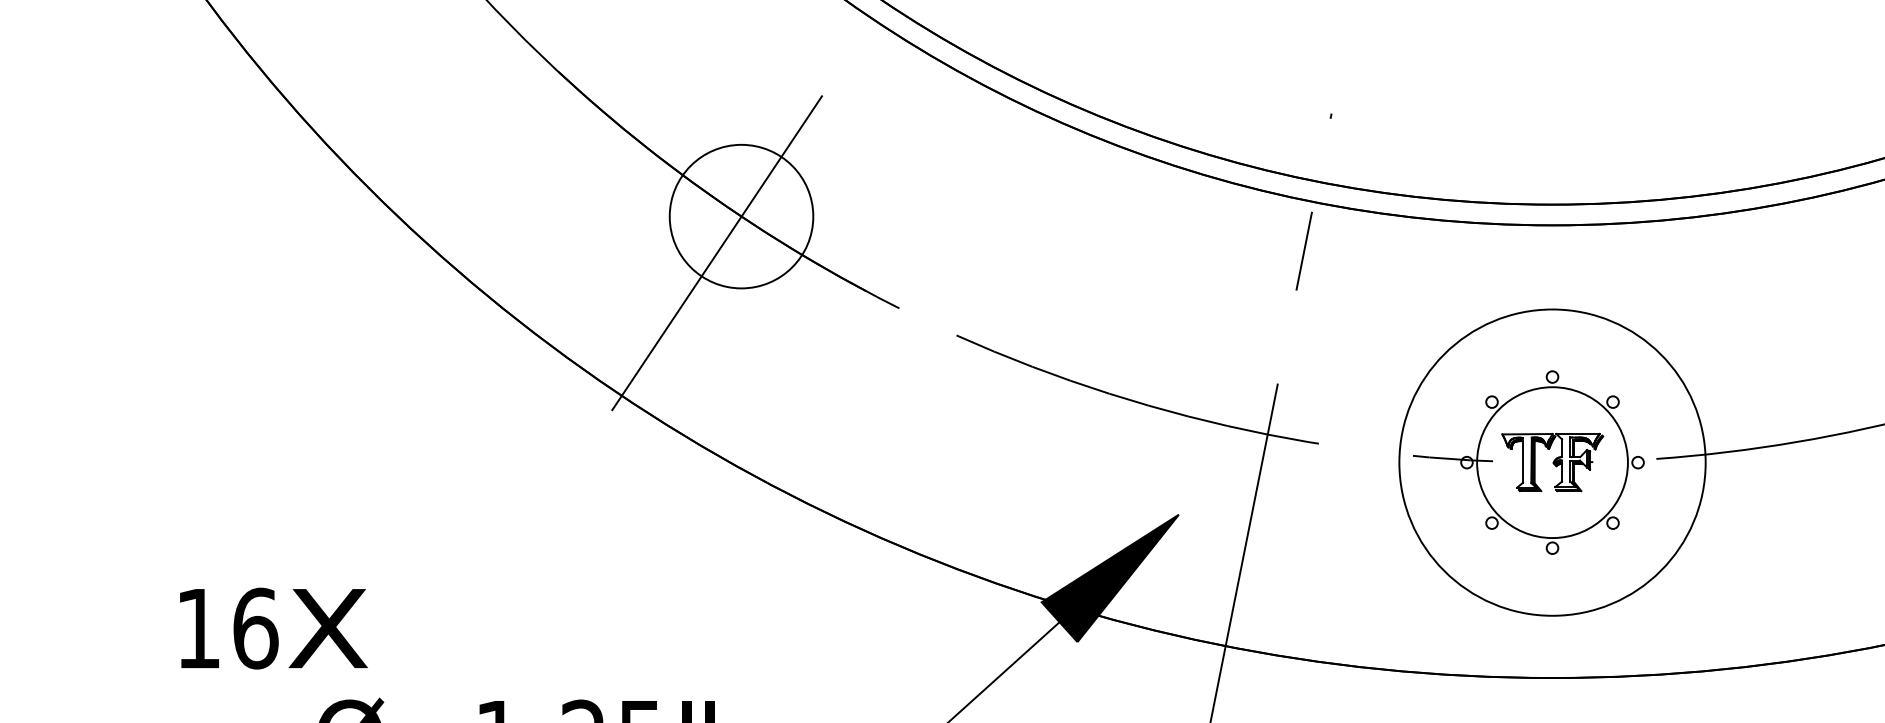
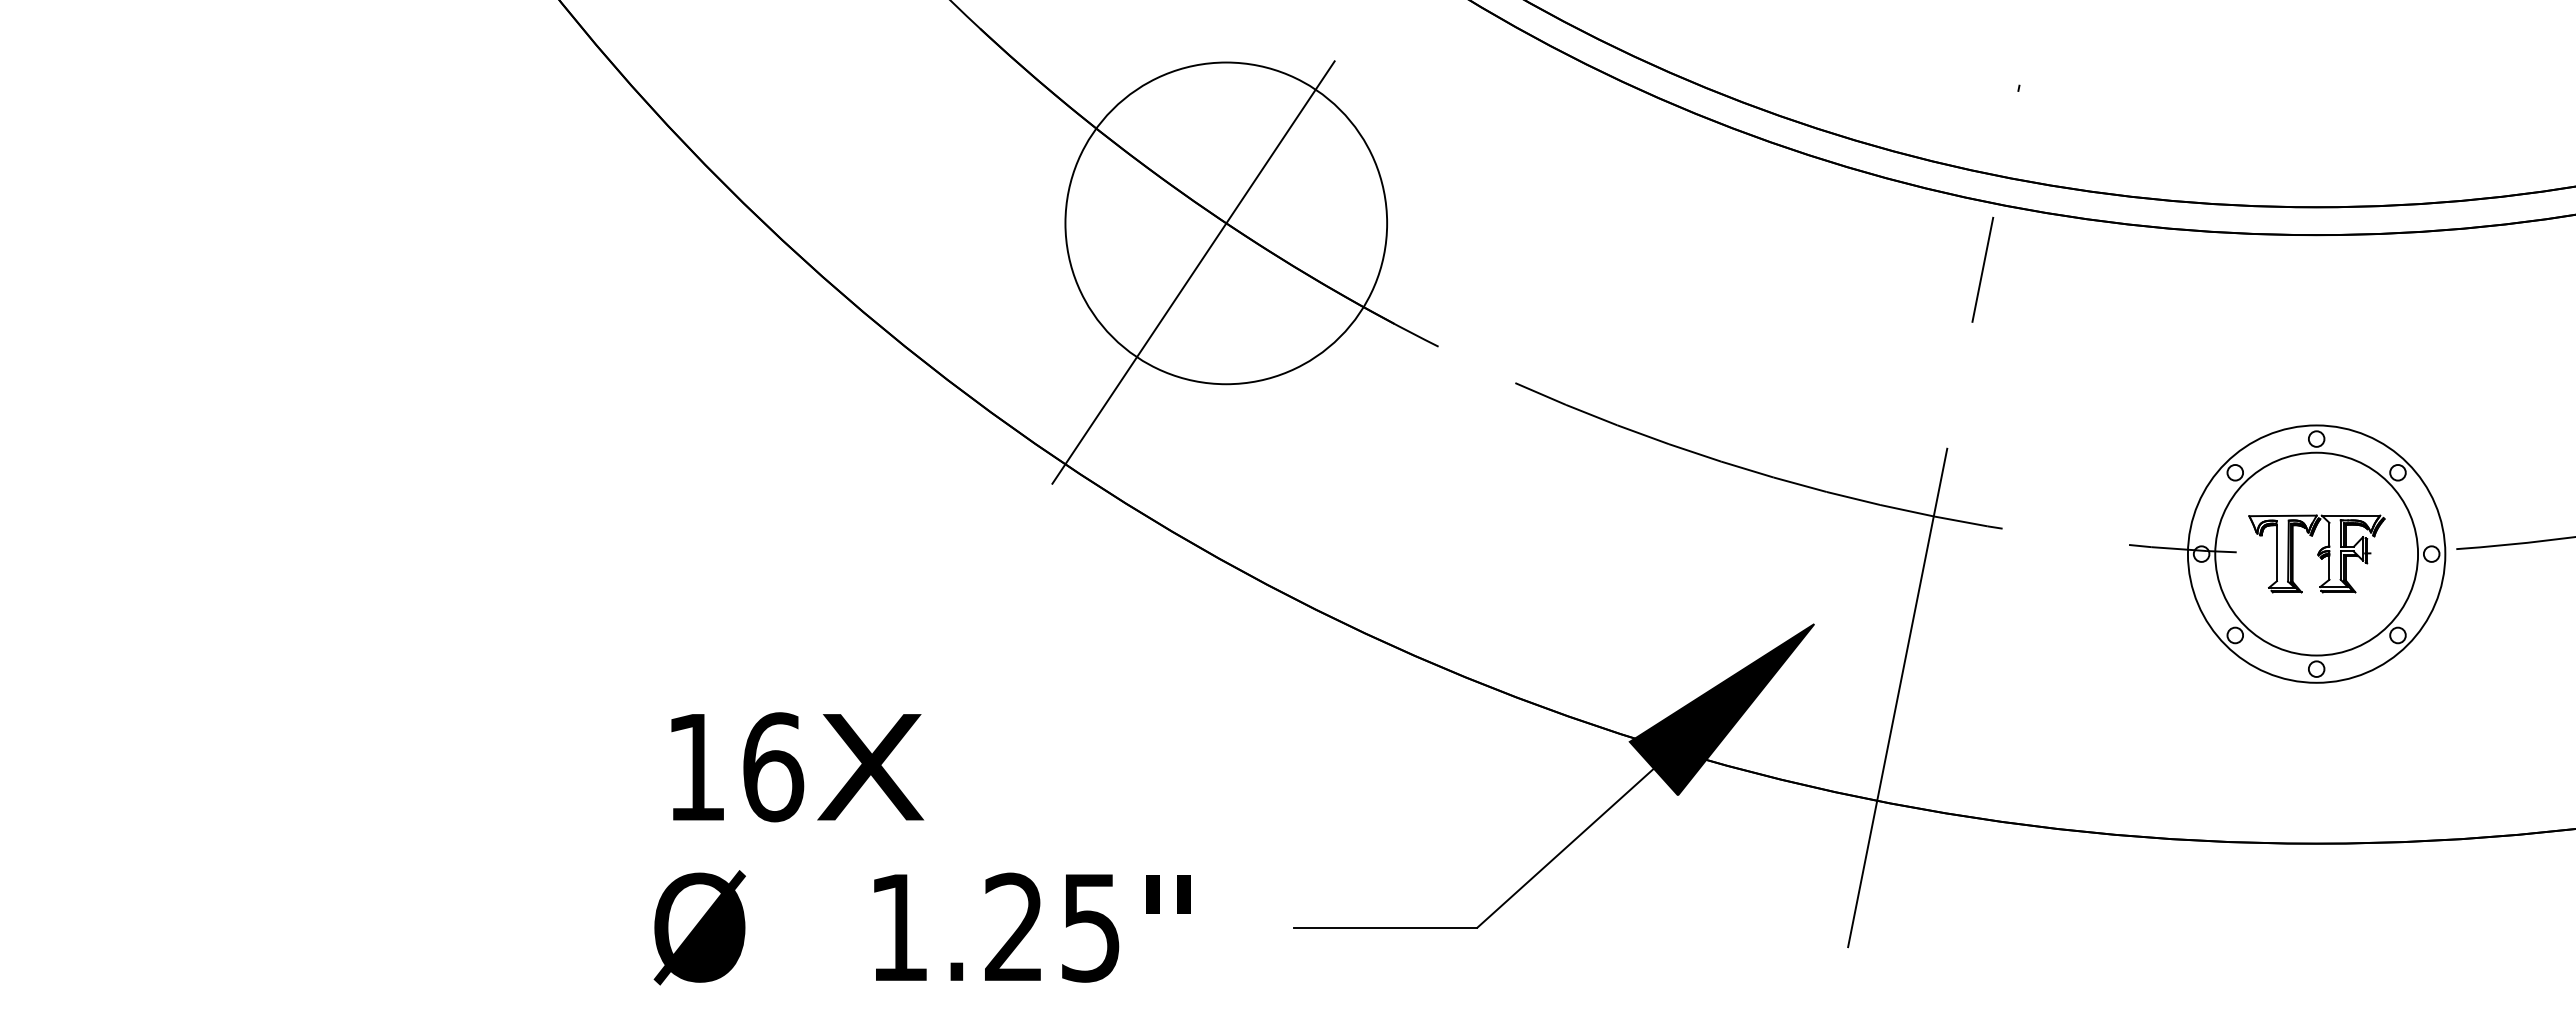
circle: (741, 216) -> (1226, 223), size x1.67
circle: (1552, 462) -> (2316, 553), size x0.62
text: (273, 628) -> (797, 767), moved

